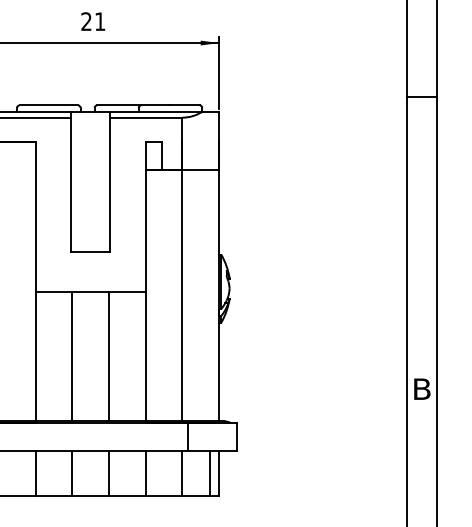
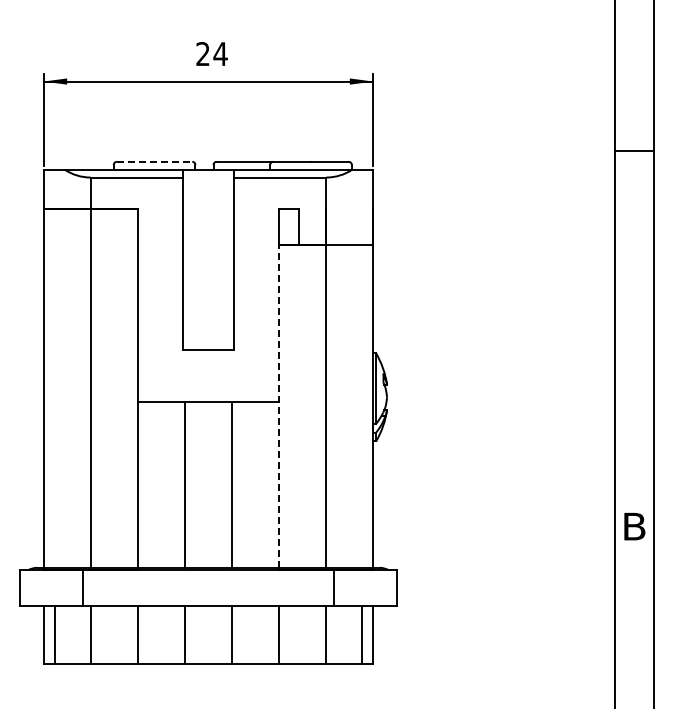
text: (100, 21) -> (220, 53), 21 -> 24
line: (48, 105) -> (154, 161), solid -> dashed
line: (145, 295) -> (279, 405), solid -> dashed

